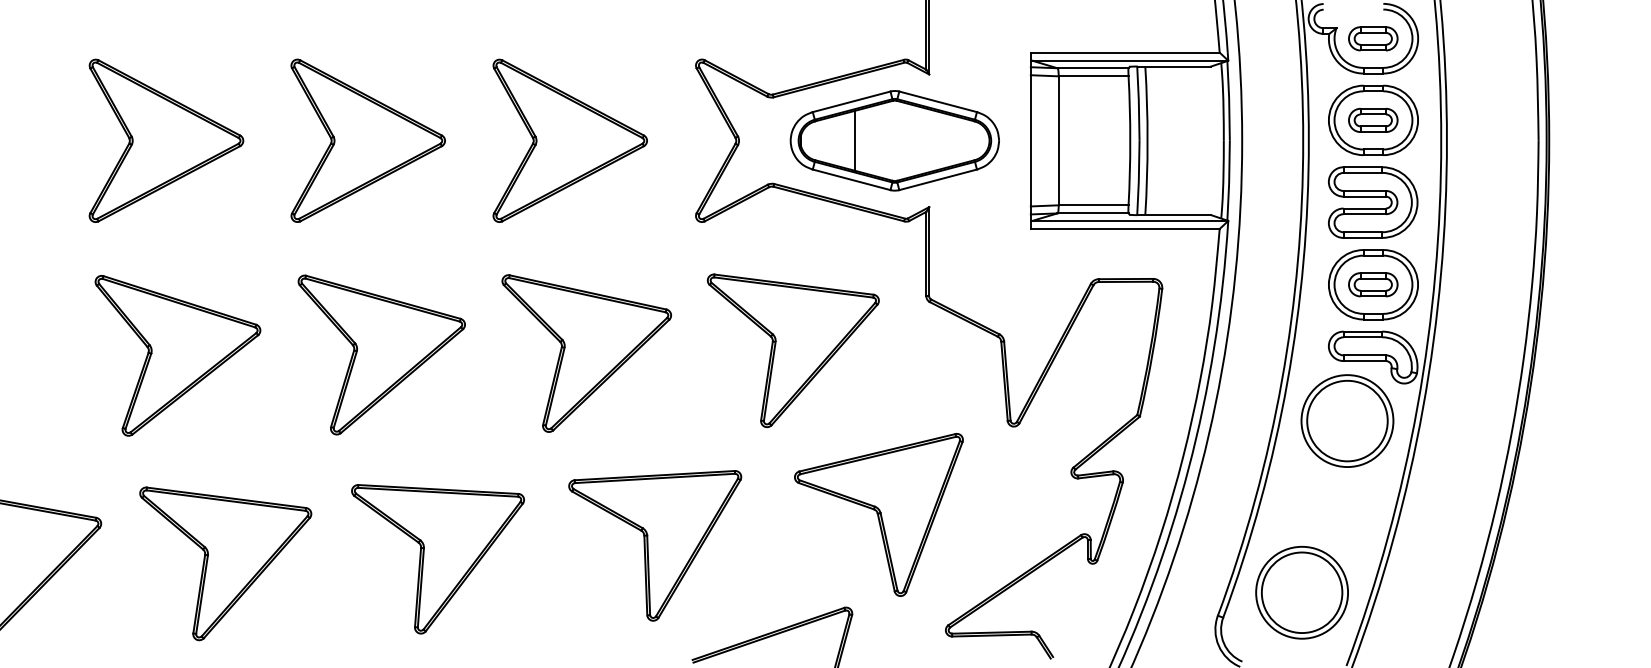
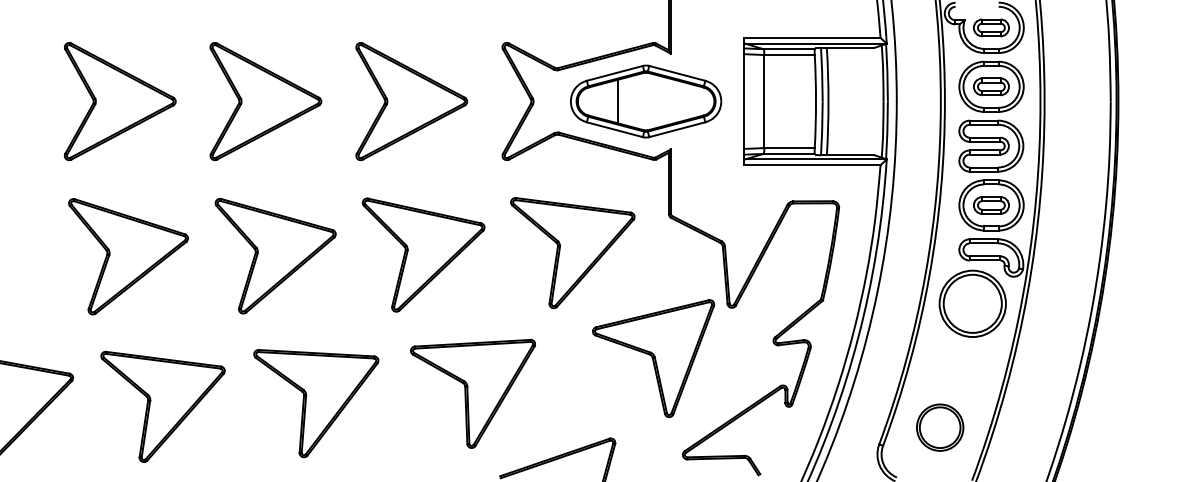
part: (878, 514) -> (653, 358), moved
part: (1302, 592) -> (940, 427), size x0.7

